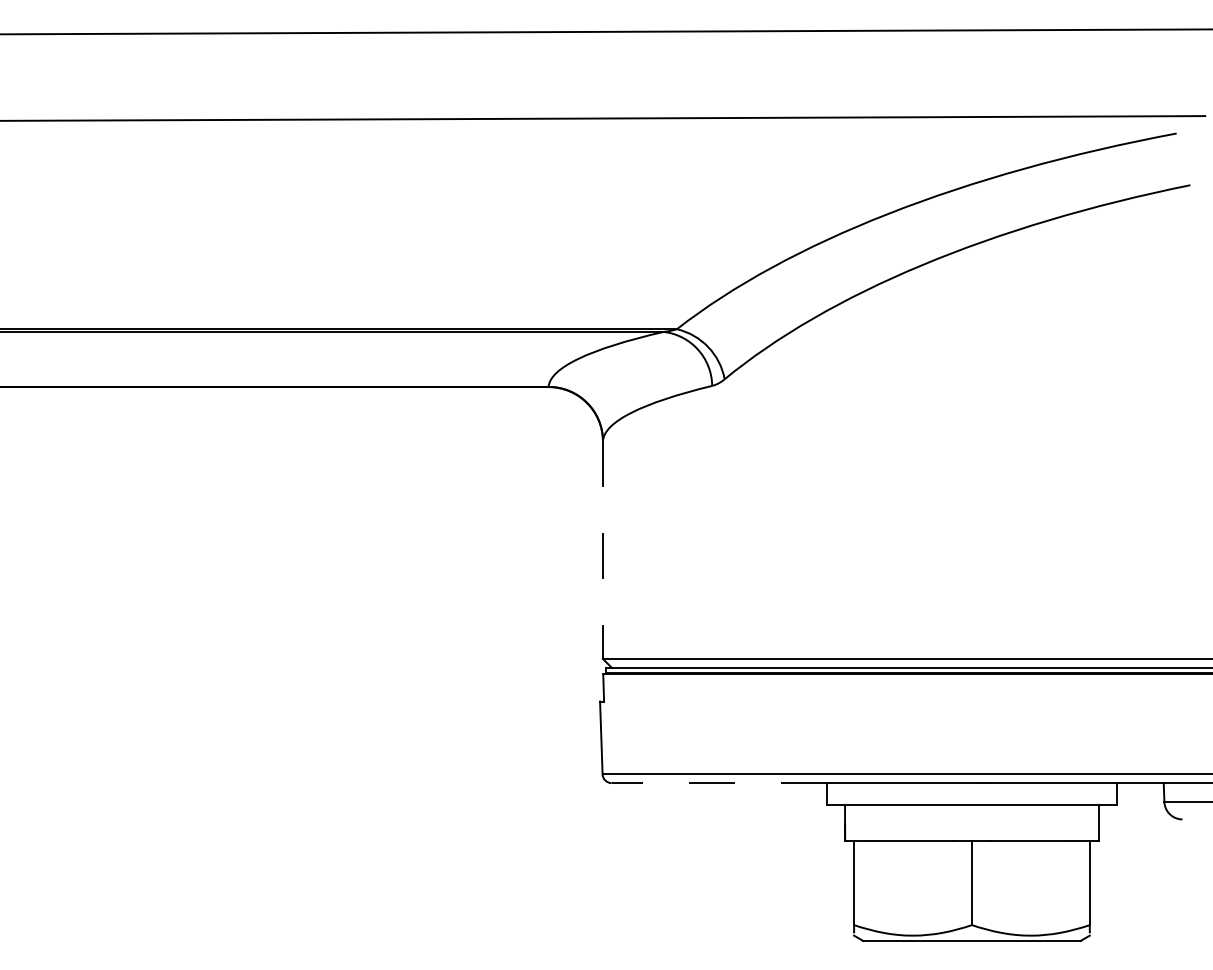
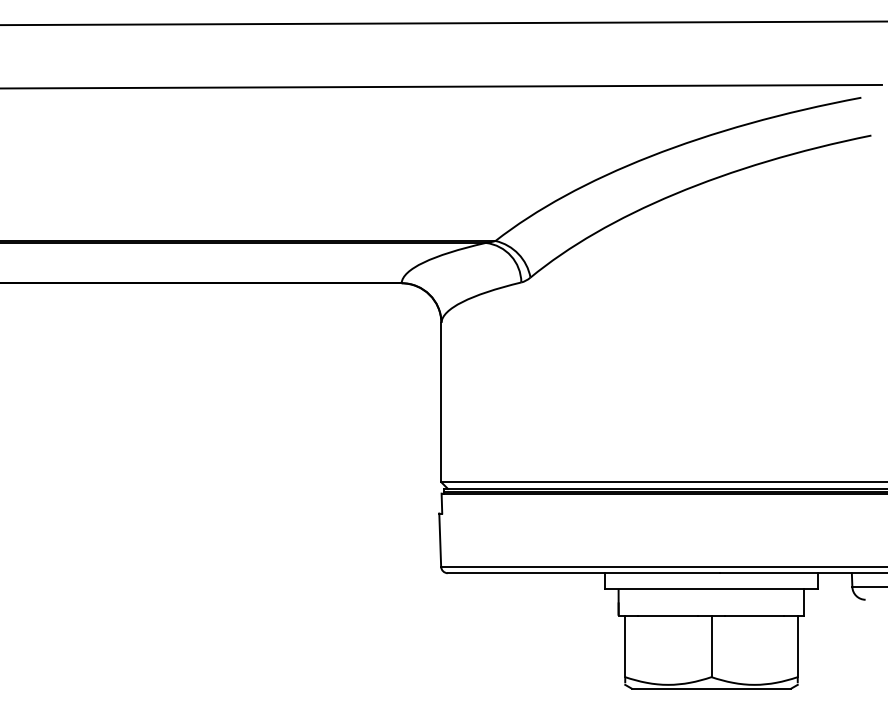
line: (603, 549) -> (441, 402), dashed -> solid
line: (719, 783) -> (526, 573), dashed -> solid

